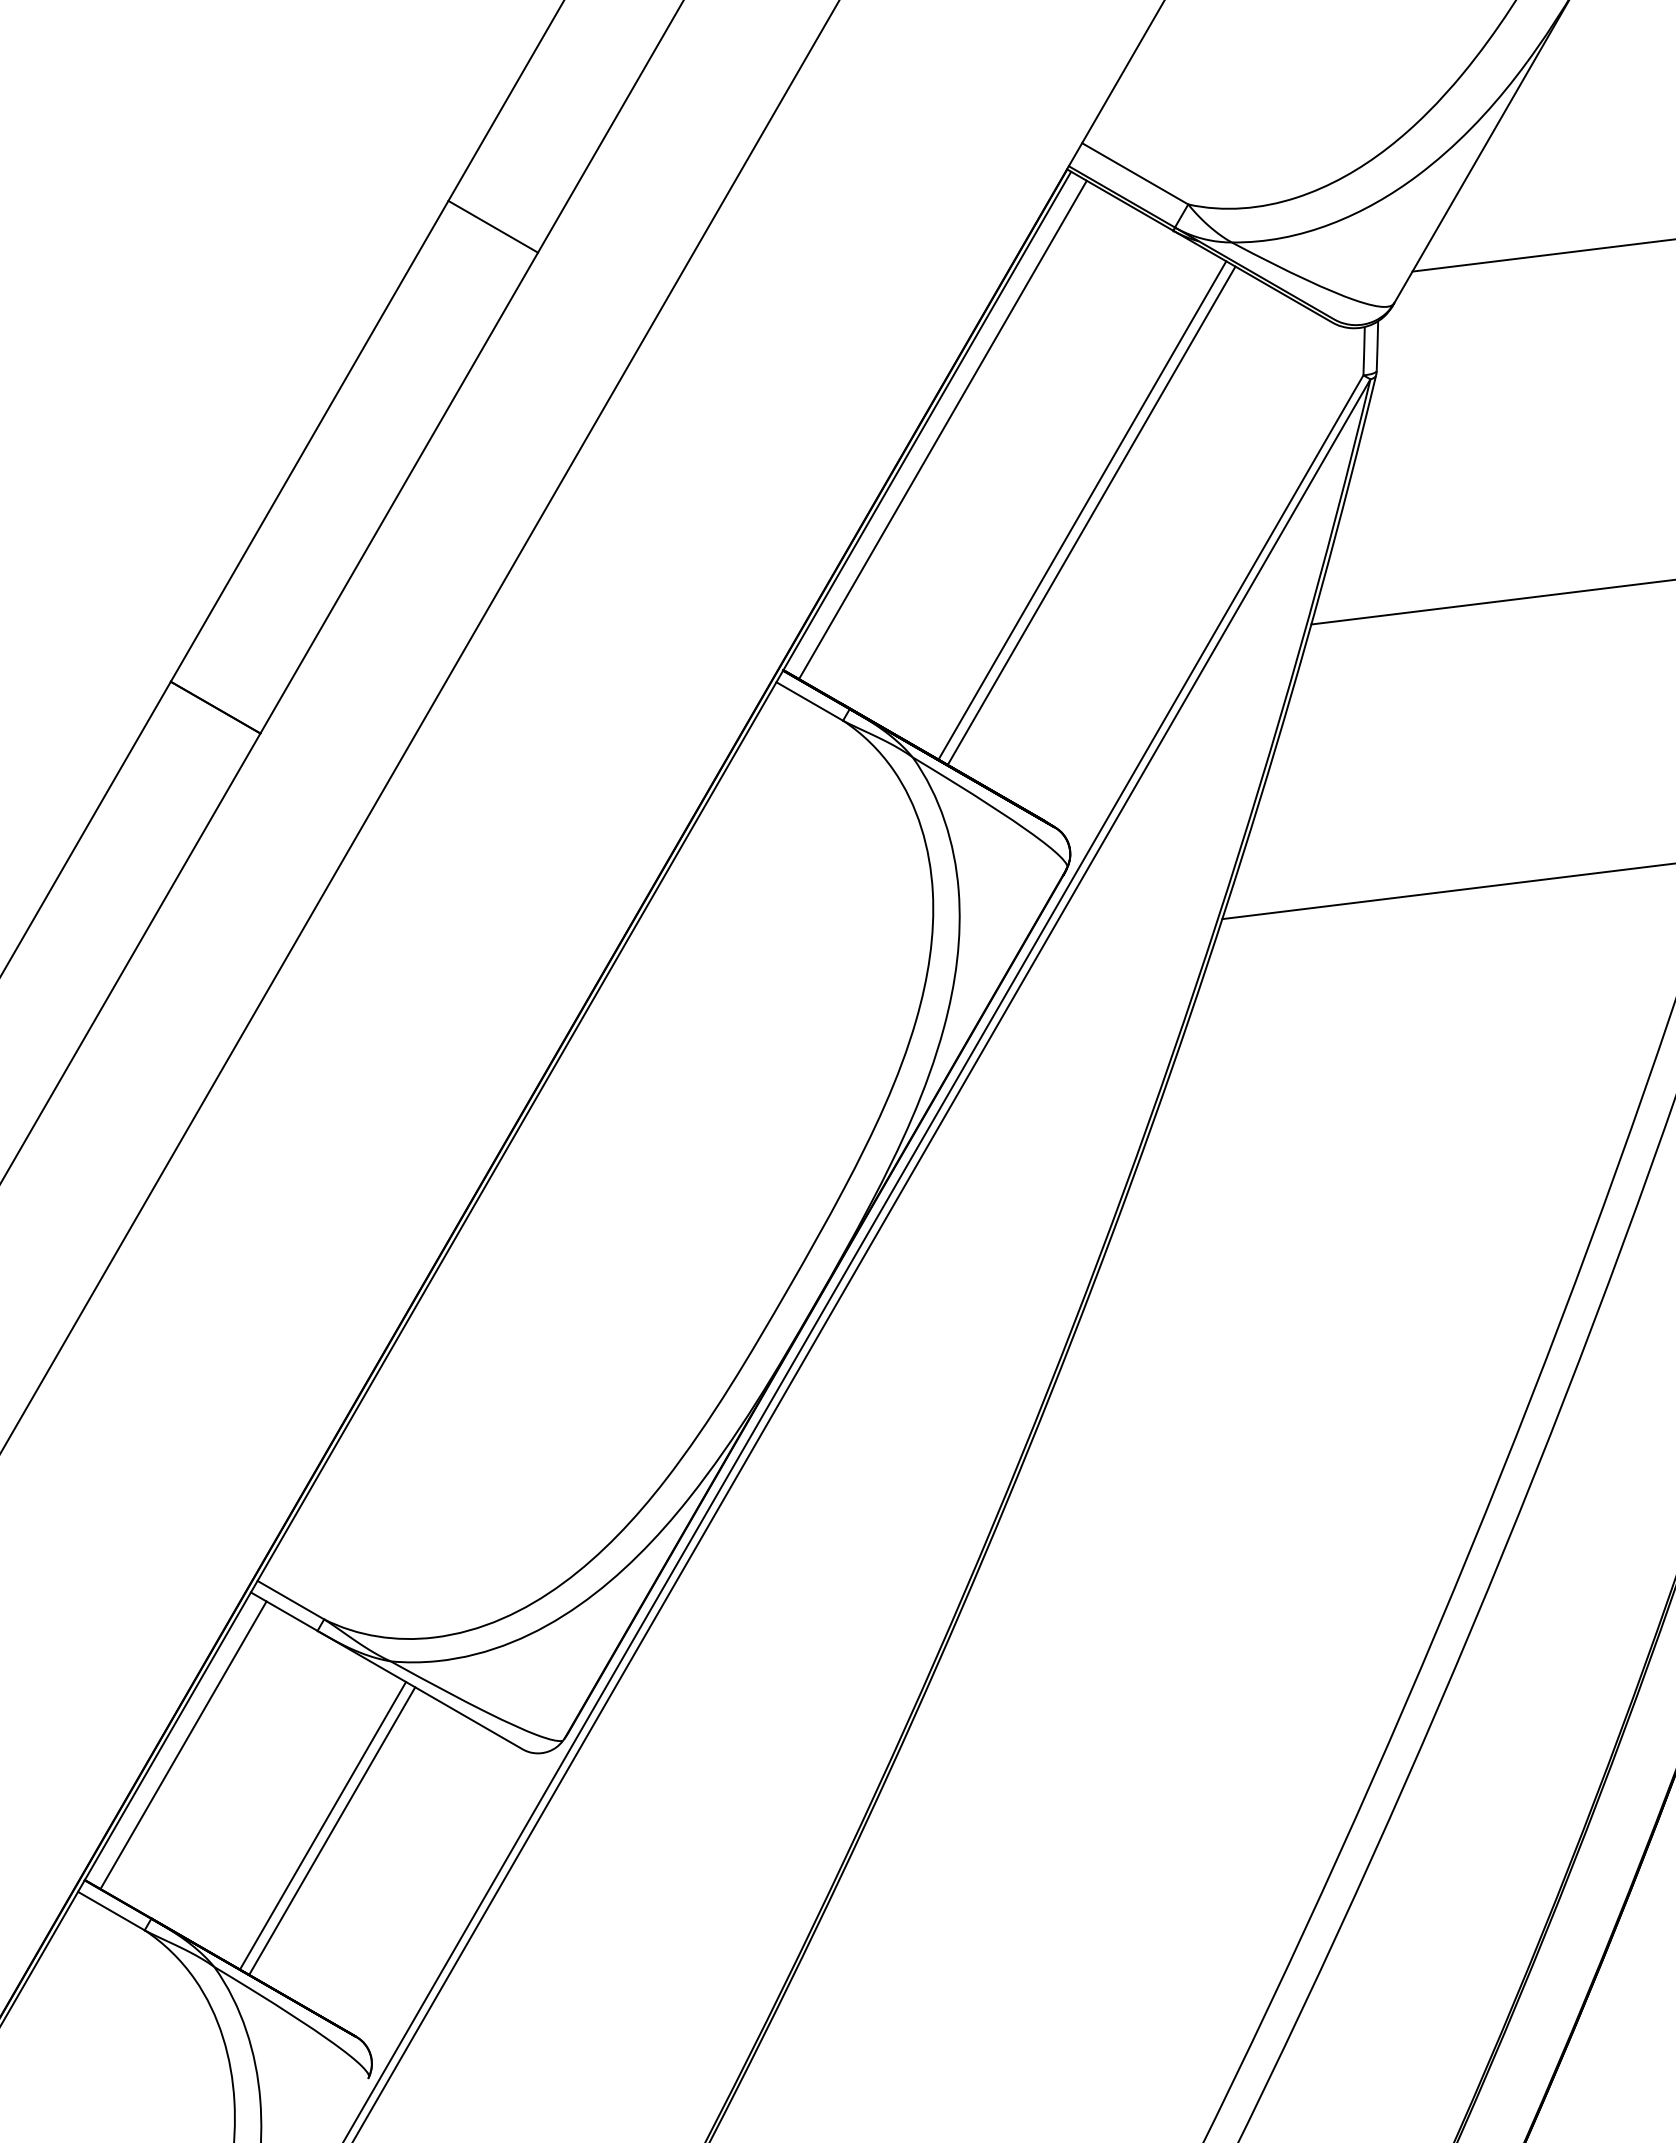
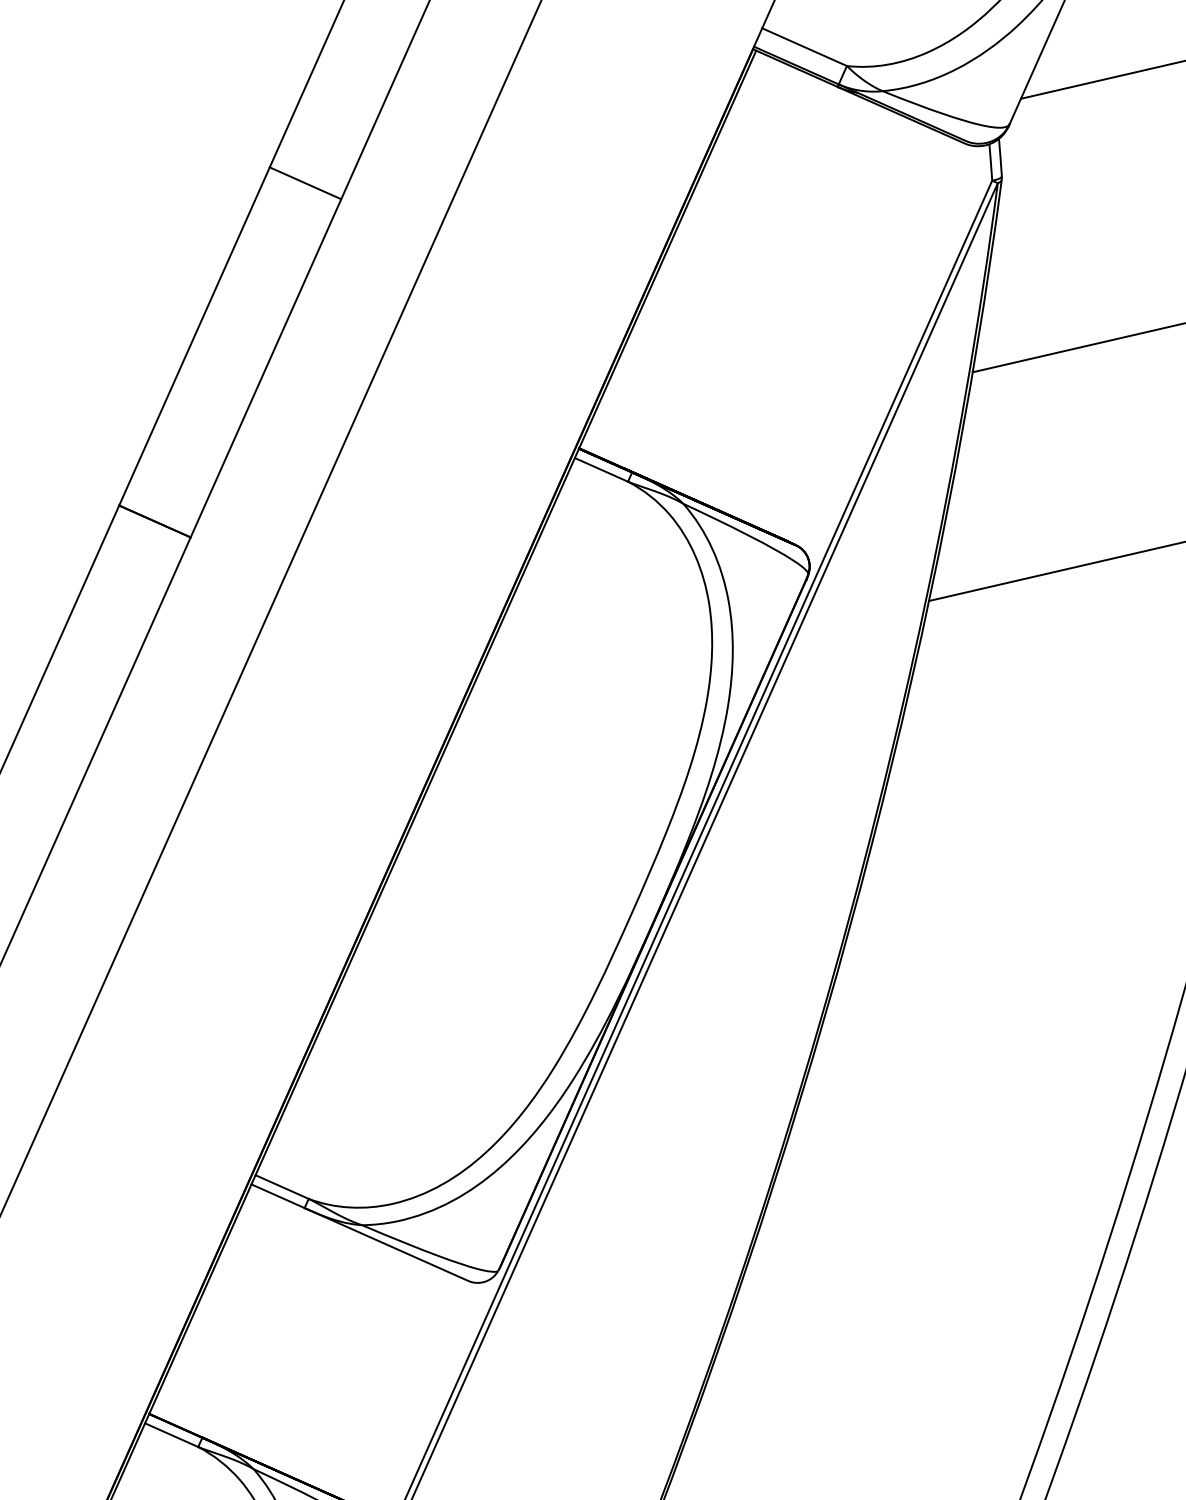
line: (493, 226) -> (305, 183), moved
line: (942, 429) -> (679, 254), removed
line: (1082, 510) -> (791, 304), removed
line: (1091, 515) -> (798, 307), removed
line: (183, 1745) -> (212, 1304), removed
line: (323, 1825) -> (324, 1354), removed
line: (332, 1830) -> (331, 1357), removed

